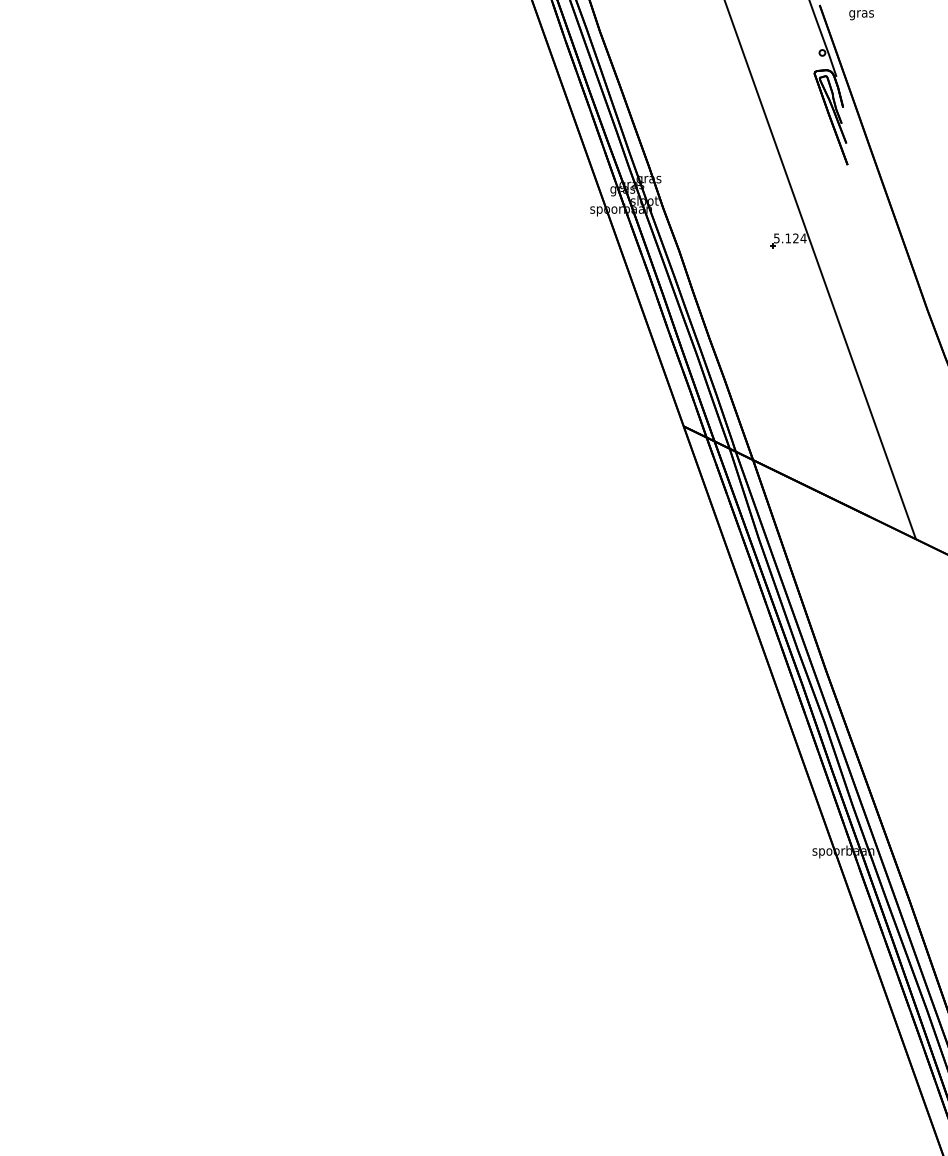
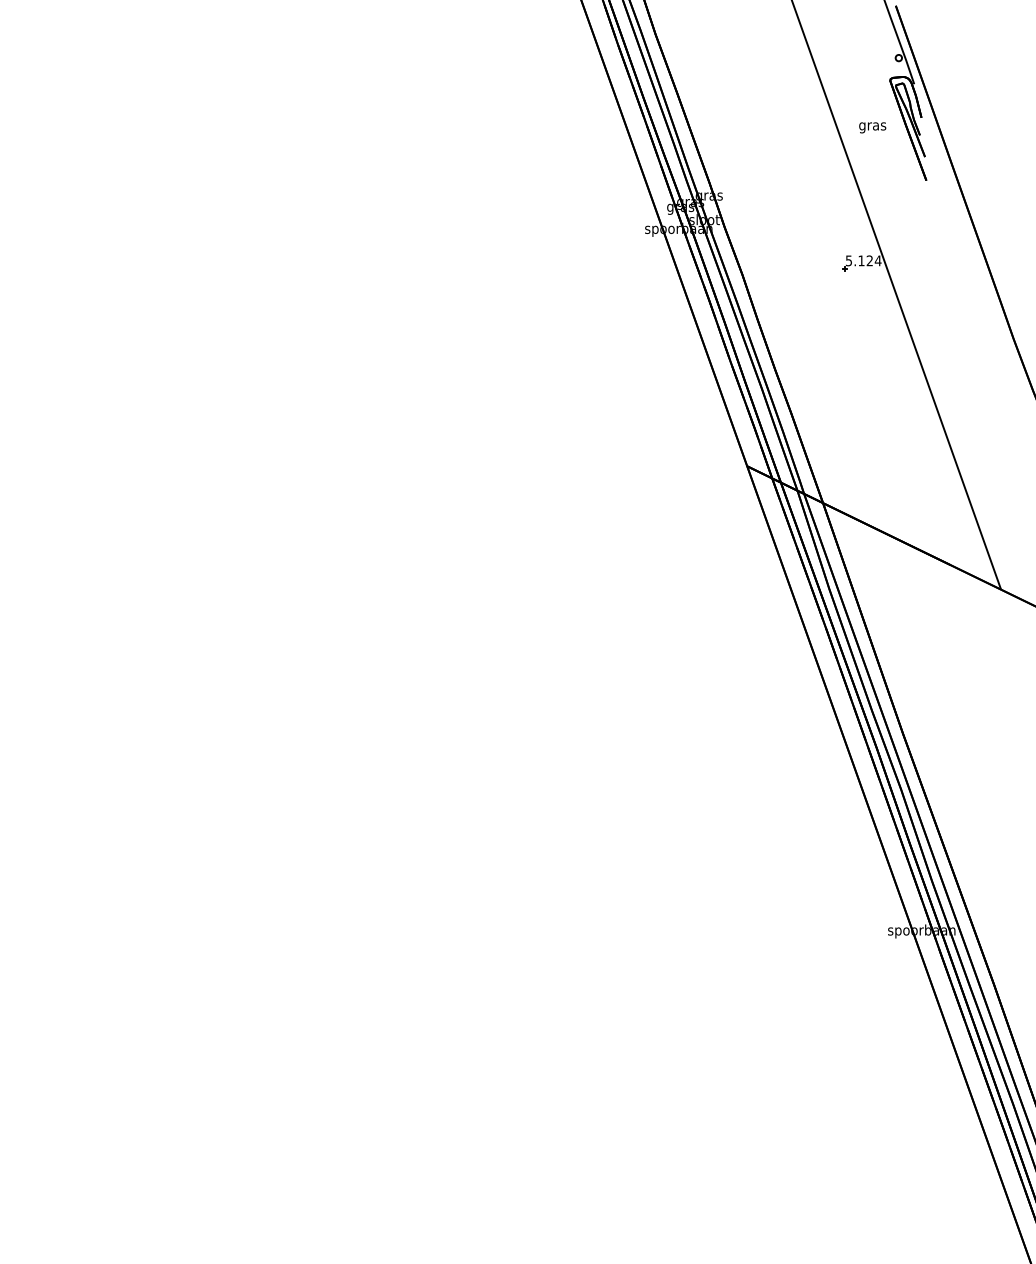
text: (861, 14) -> (872, 127), moved

